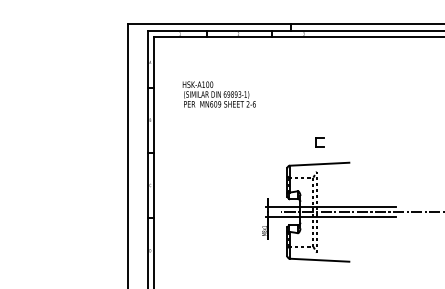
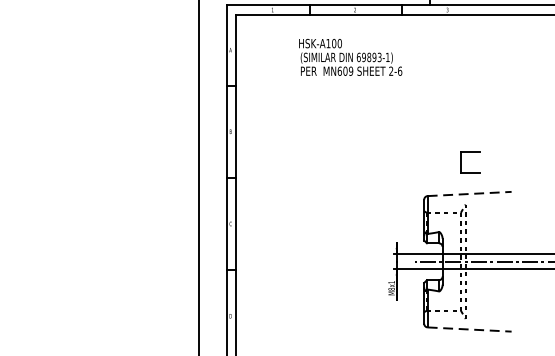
text: (218, 94) -> (349, 57), moved
part: (319, 142) -> (469, 163), size x1.6
line: (319, 164) -> (469, 194), solid -> dashed
line: (319, 260) -> (469, 329), solid -> dashed

